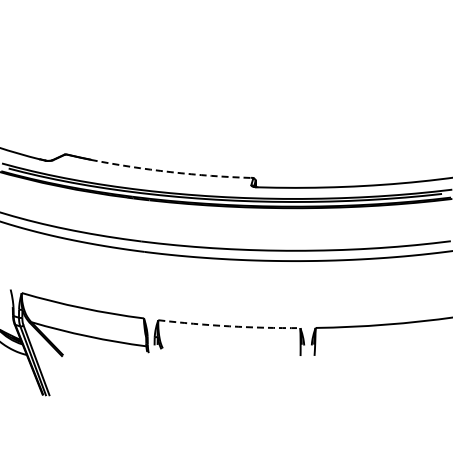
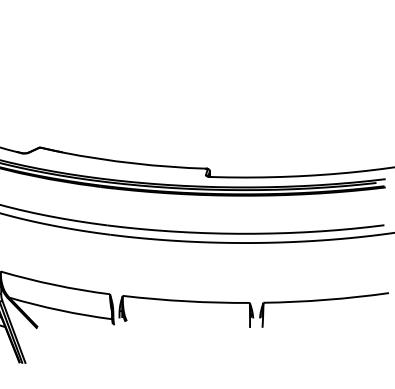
arc: (170, 172) -> (133, 163), dashed -> solid
arc: (229, 326) -> (186, 301), dashed -> solid

